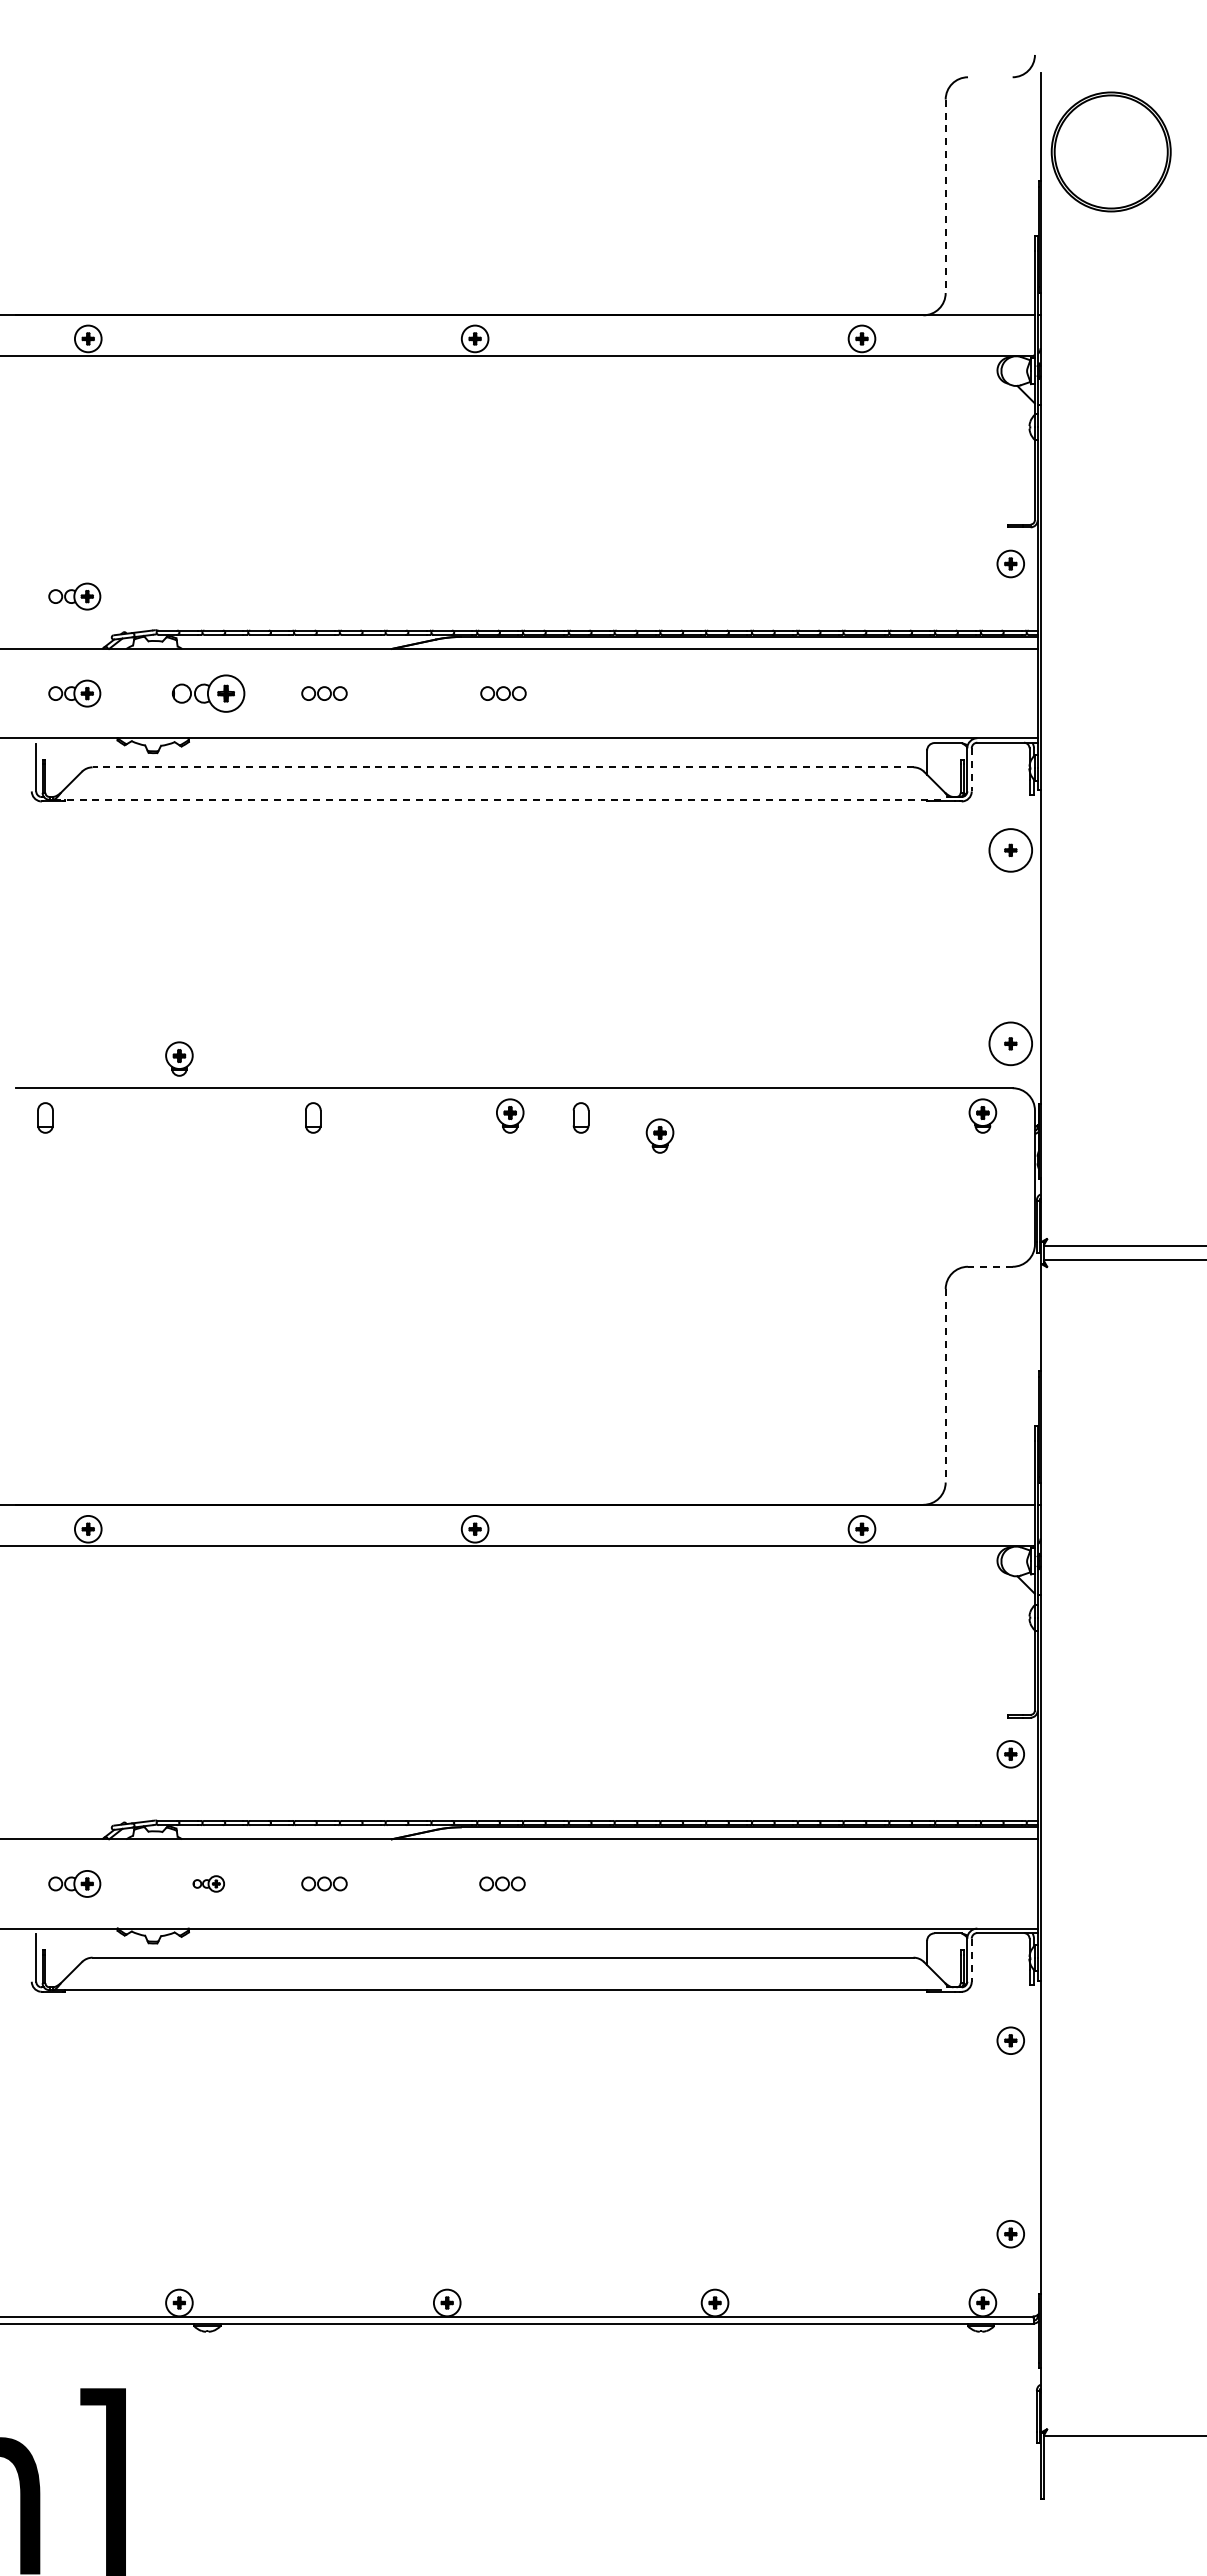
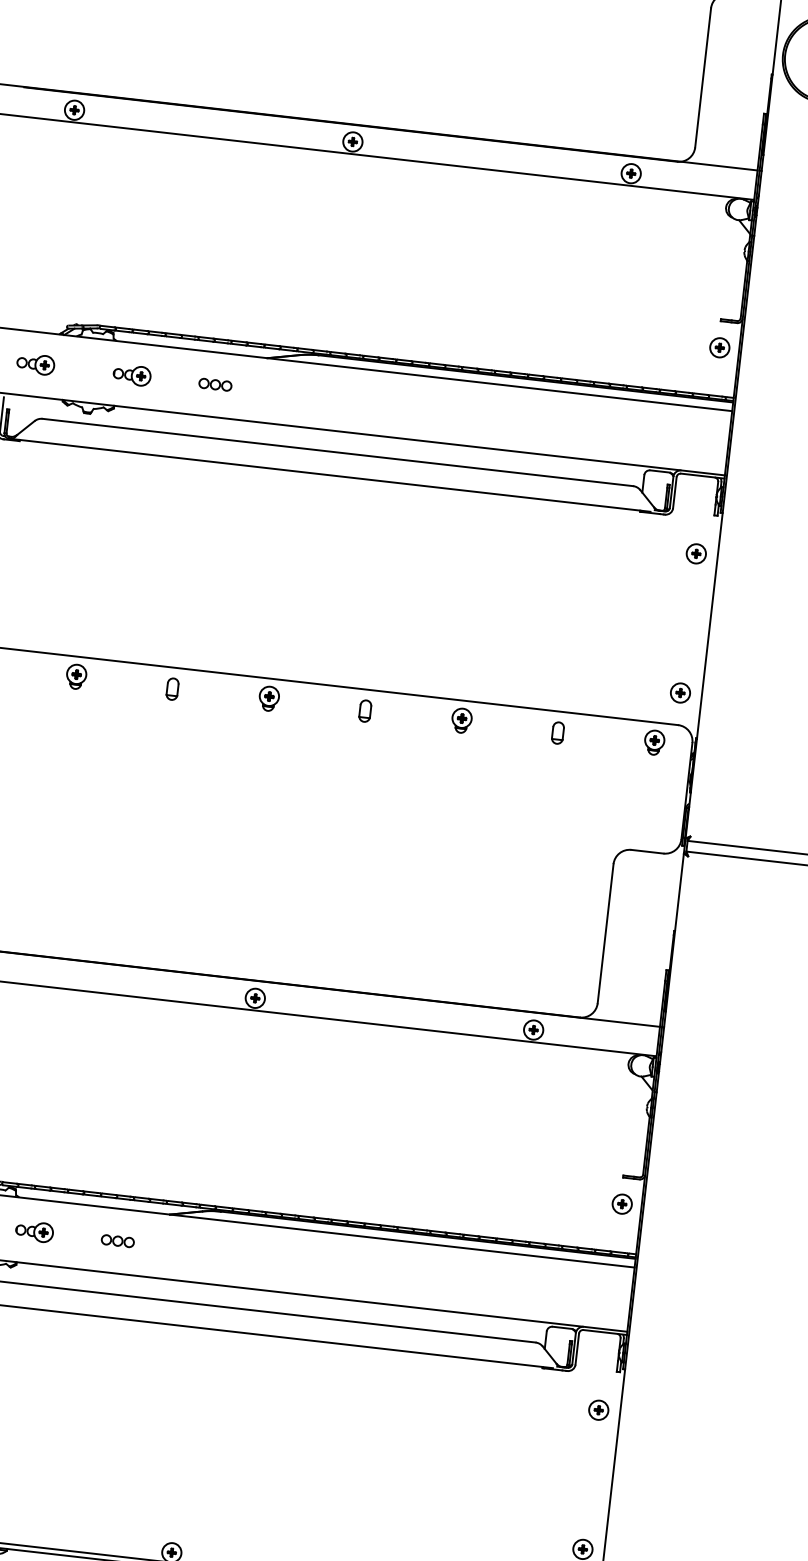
line: (945, 196) -> (702, 78), dashed -> solid
part: (74, 596) -> (43, 294), removed
part: (208, 693) -> (132, 375), size x0.71
part: (503, 693) -> (344, 399), removed
line: (502, 767) -> (337, 452), dashed -> solid
line: (971, 769) -> (674, 492), dashed -> solid
line: (496, 799) -> (330, 475), dashed -> solid
circle: (1010, 850) -> (696, 553), size x0.62
circle: (1010, 1043) -> (680, 692), size x0.62
part: (179, 1058) -> (76, 676), moved
part: (510, 1115) -> (269, 698), moved
part: (848, 1117) -> (557, 732), added
part: (659, 1135) -> (461, 720), moved
line: (989, 1266) -> (646, 851), dashed -> solid
line: (945, 1385) -> (605, 933), dashed -> solid
part: (208, 1883) -> (34, 1231), size x1.67
part: (502, 1883) -> (245, 1255), removed
line: (971, 1960) -> (577, 1349), dashed -> solid

